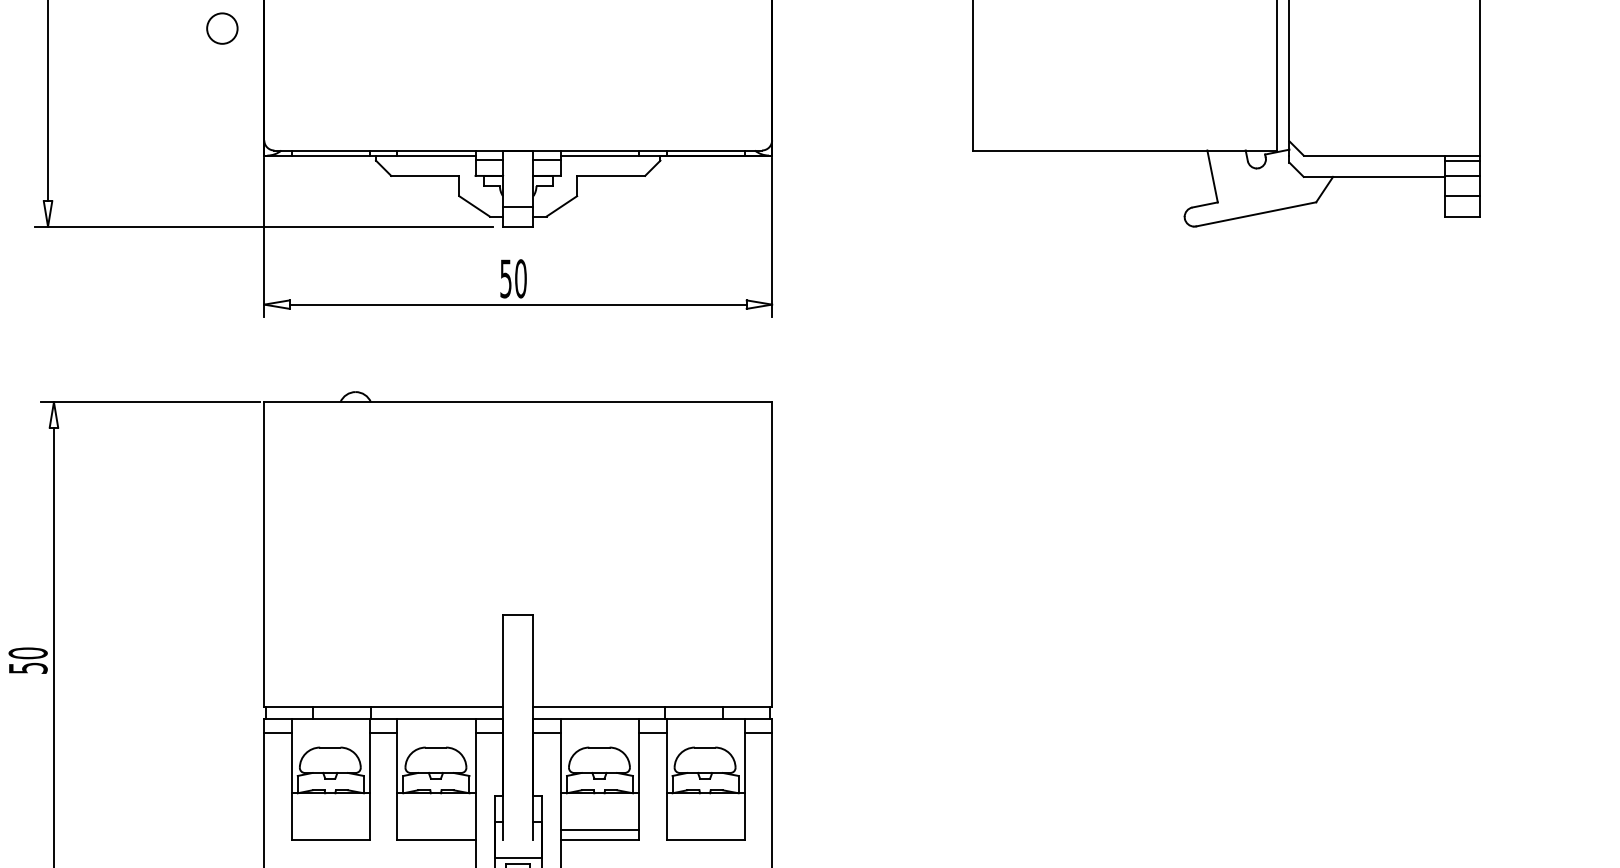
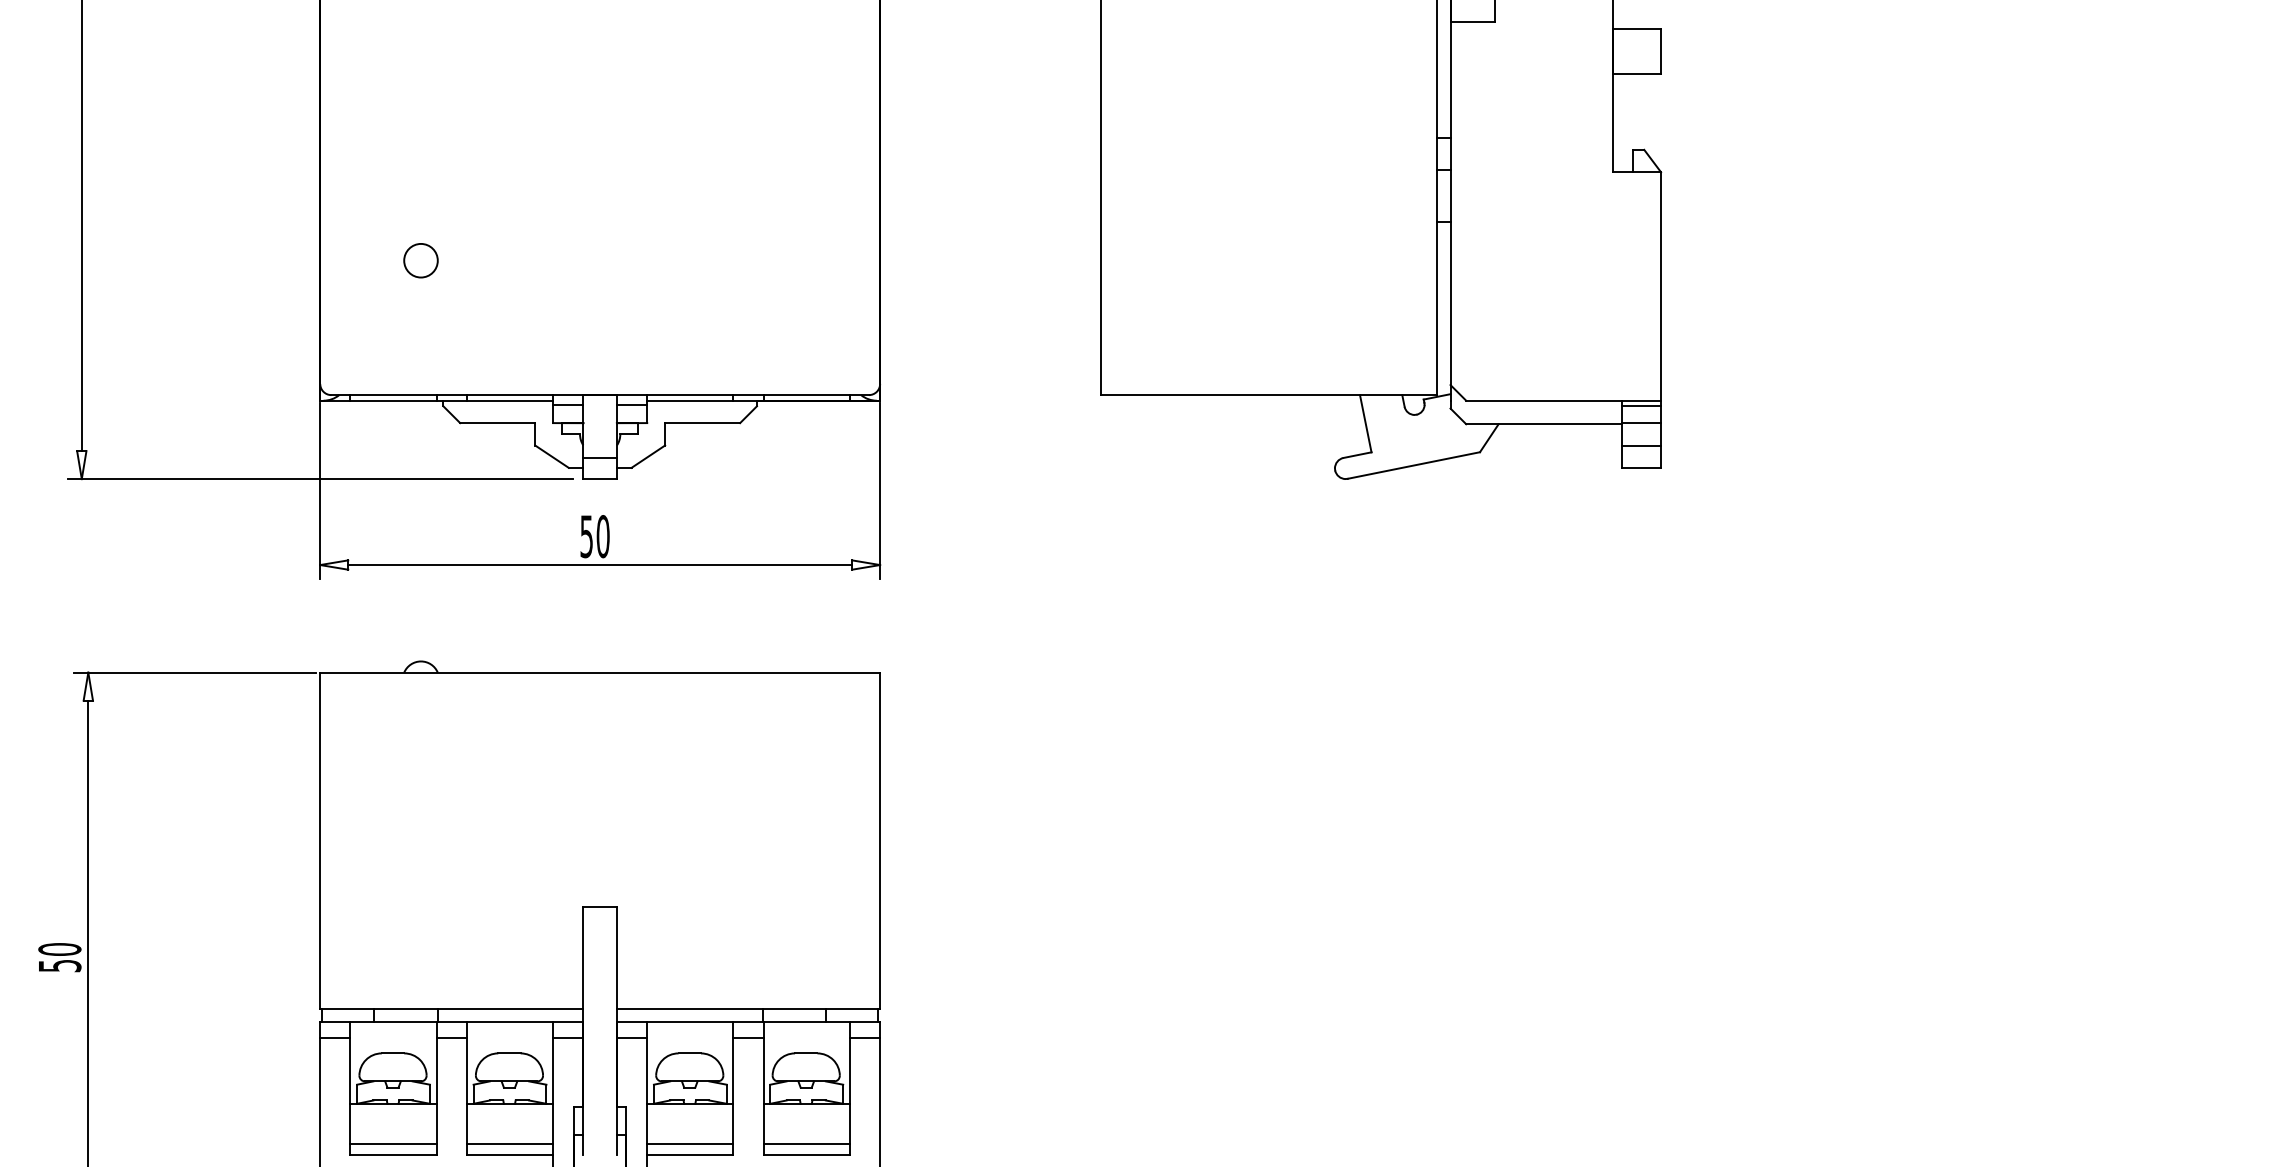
circle: (221, 28) -> (420, 260), moved
line: (330, 830) -> (393, 1144), added
line: (435, 830) -> (509, 1144), added
line: (705, 830) -> (806, 1144), added

